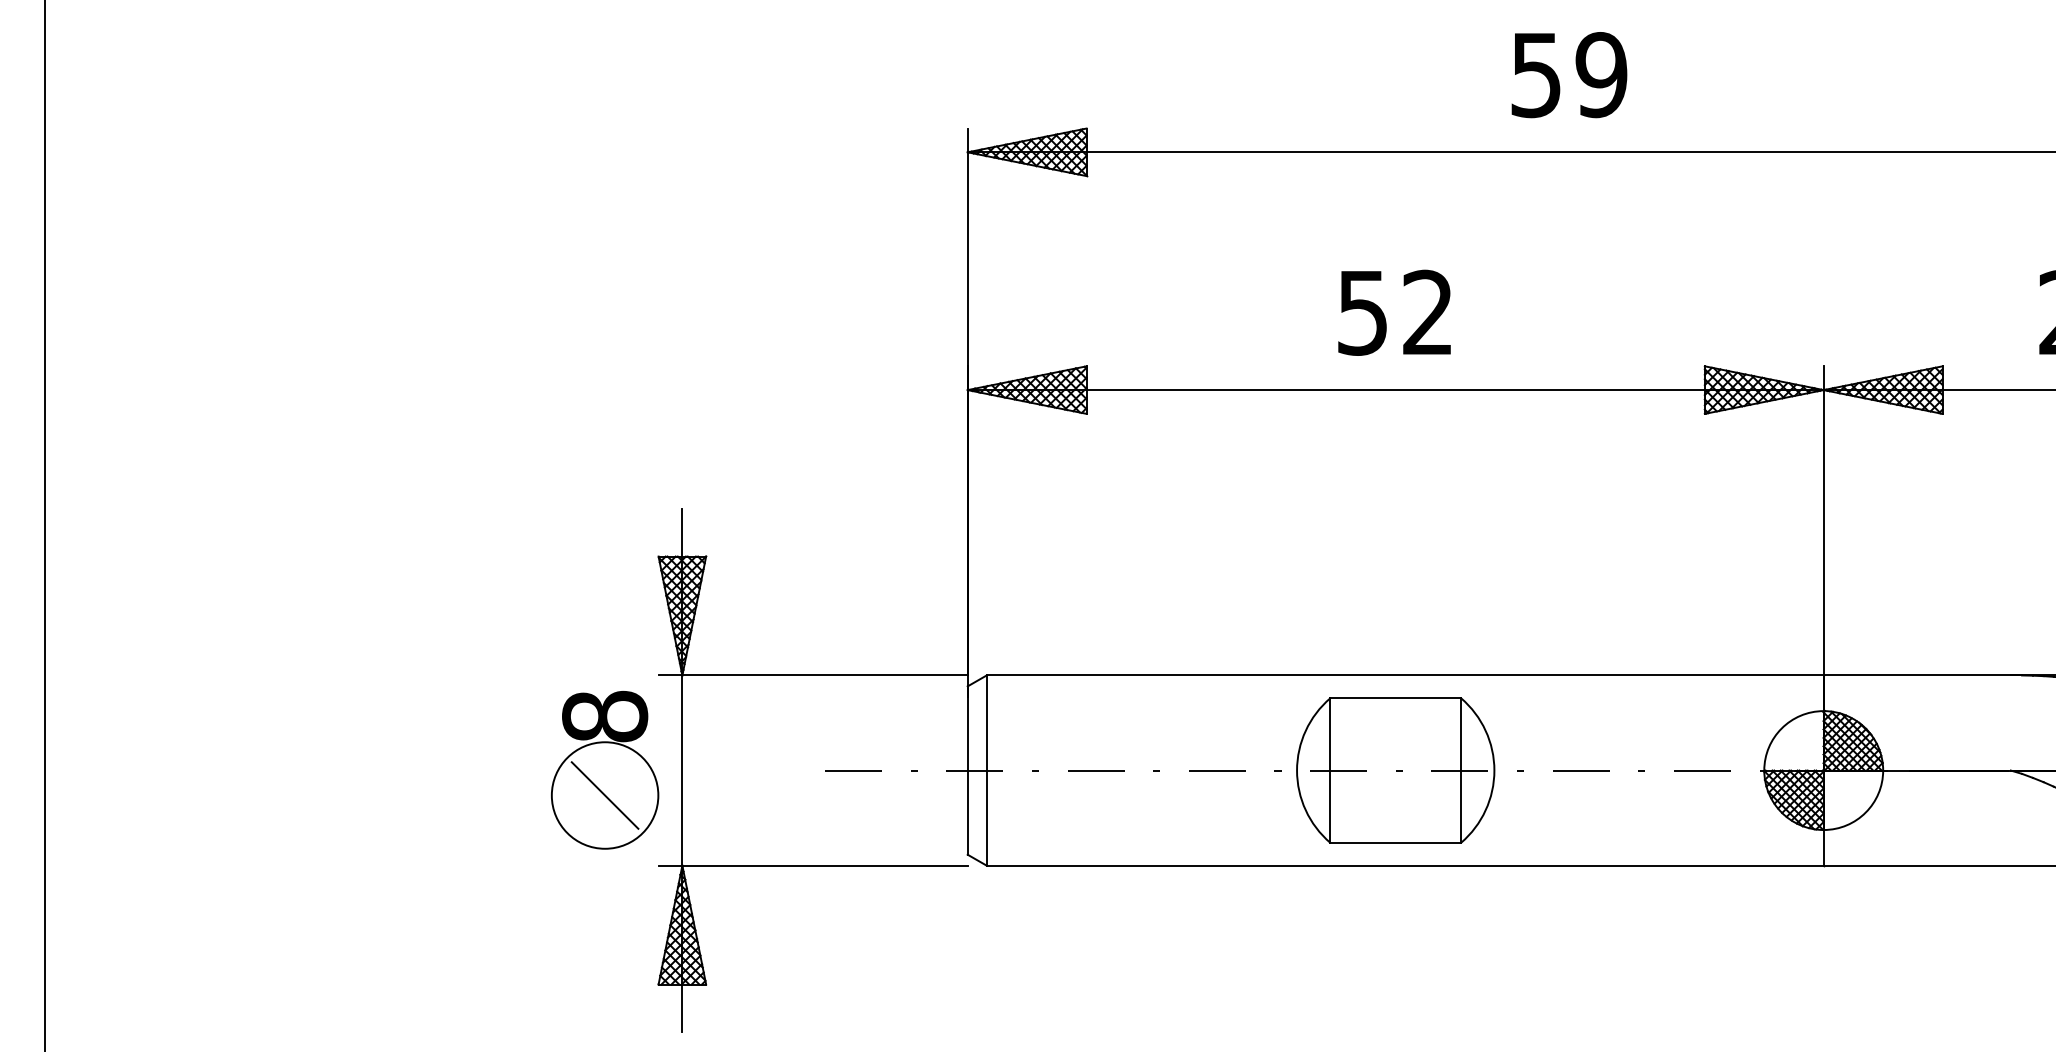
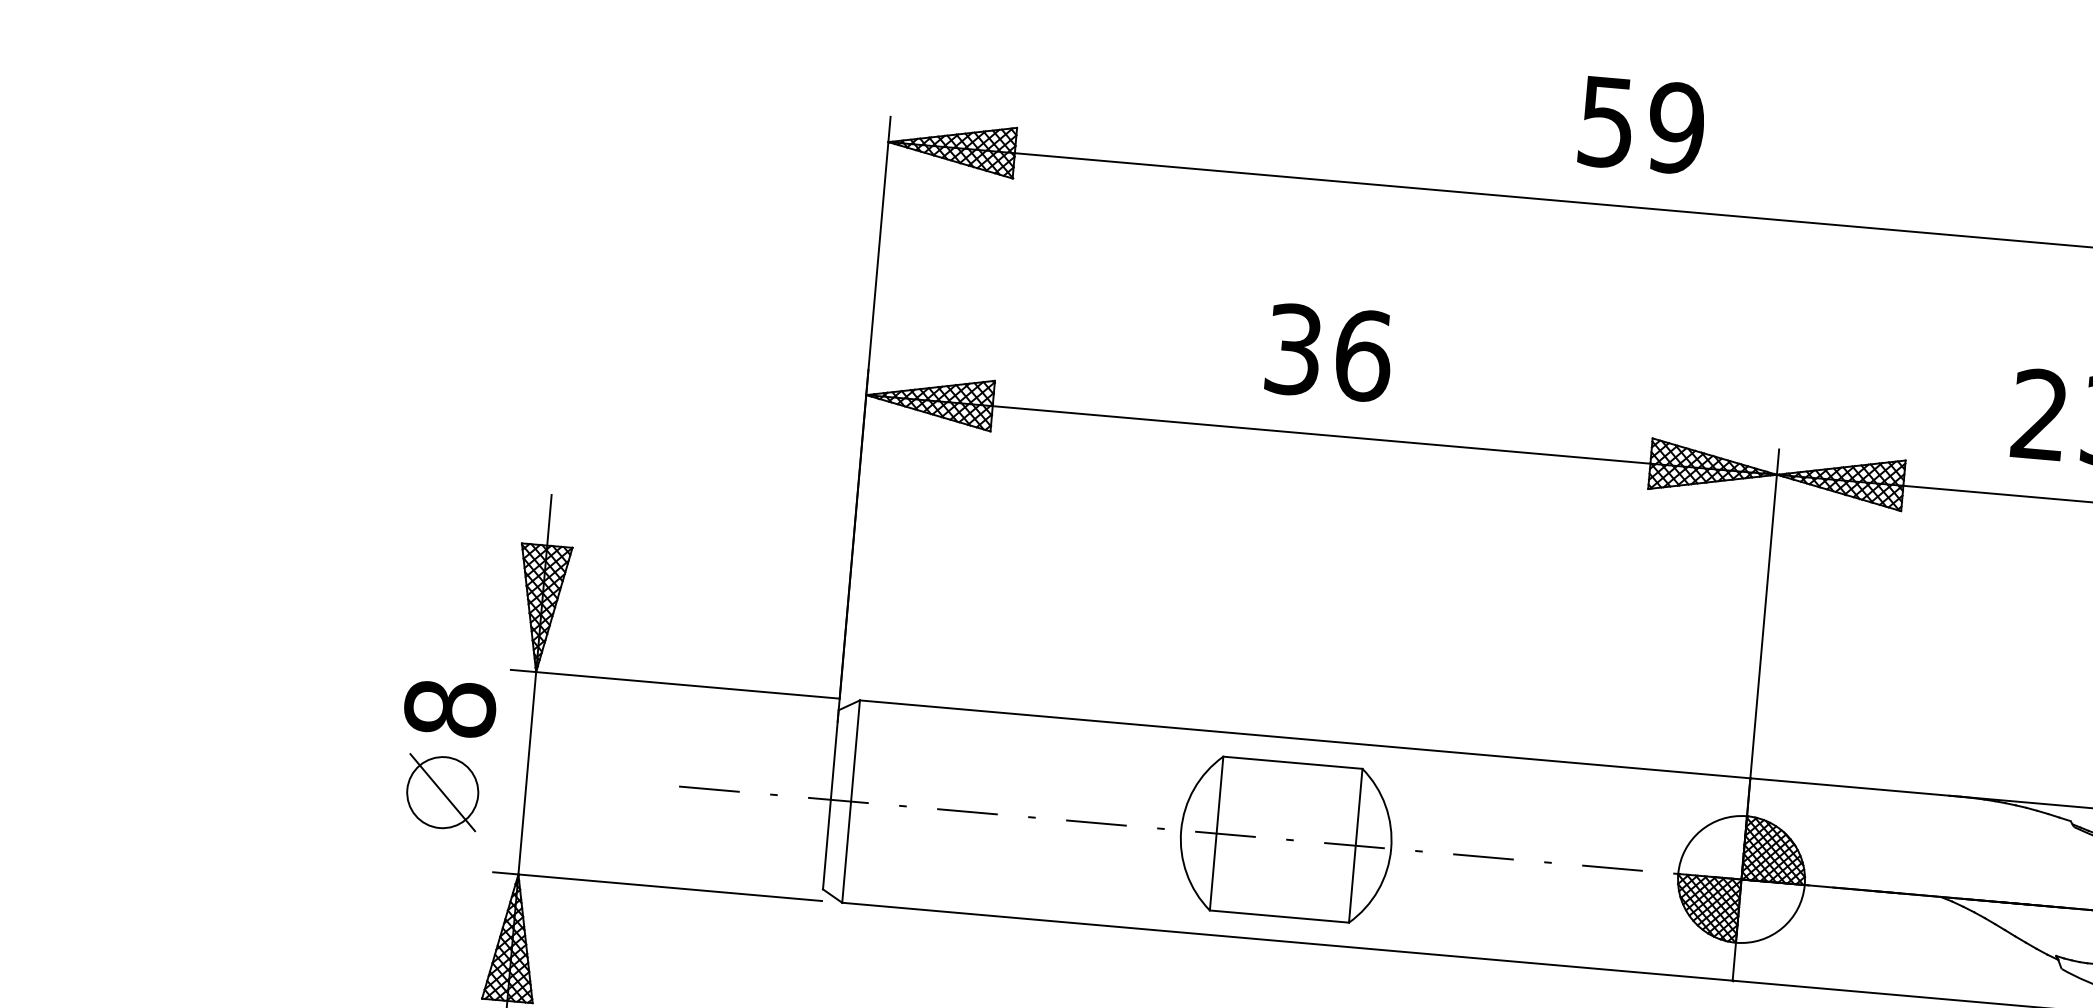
text: (1569, 75) -> (1642, 125), moved
text: (1396, 312) -> (1329, 352), 52 -> 36
circle: (604, 795) -> (442, 792), size x0.62

